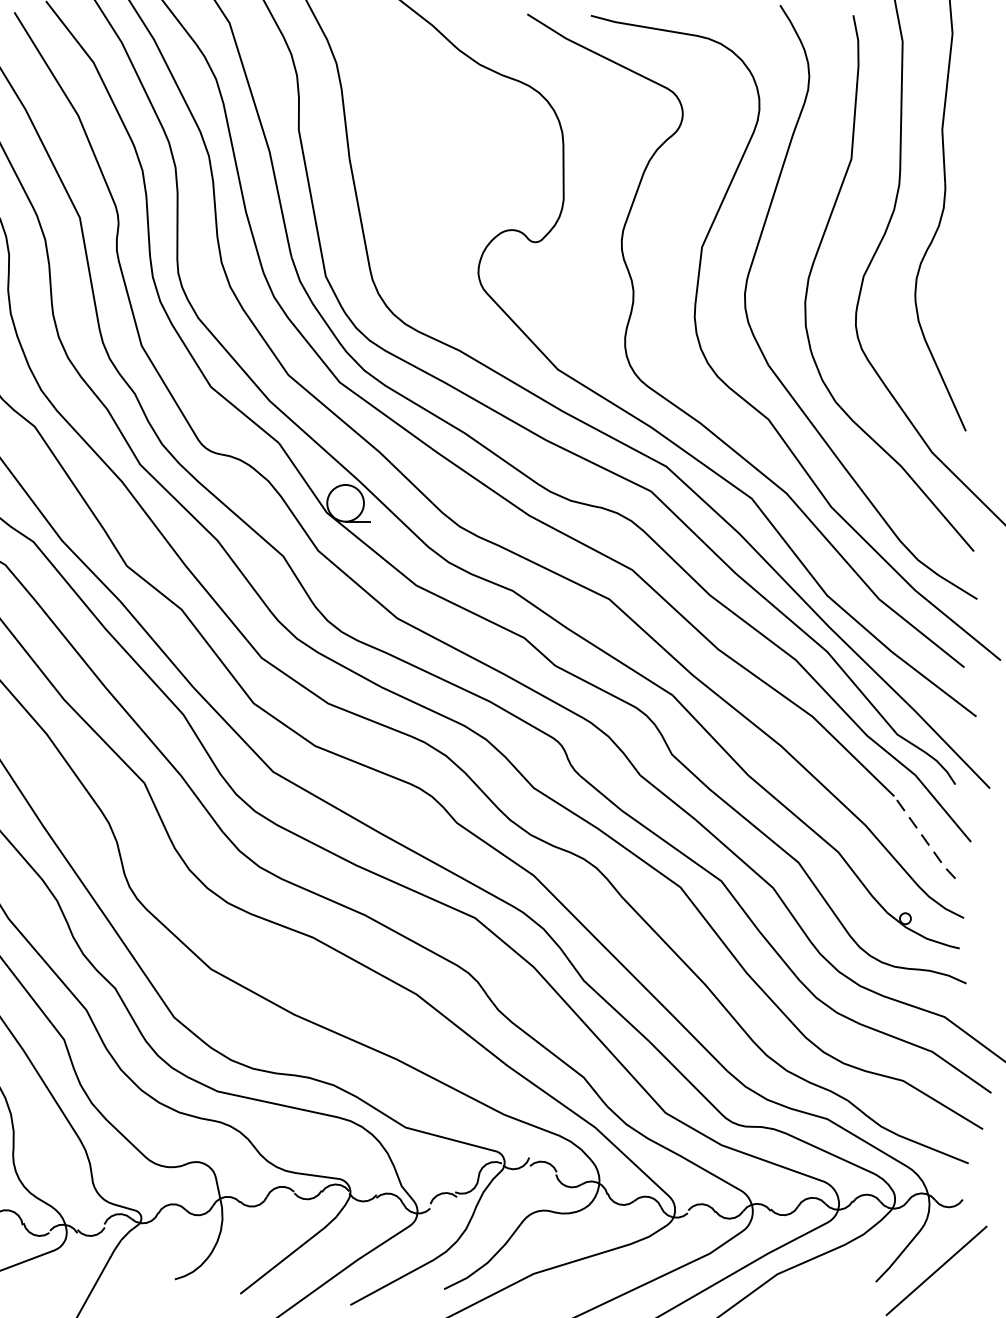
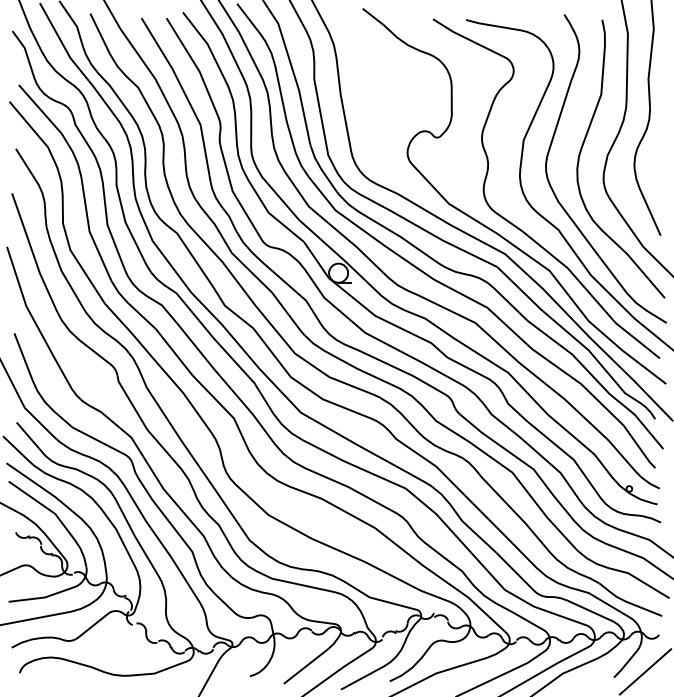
line: (924, 840) -> (639, 448), dashed -> solid

